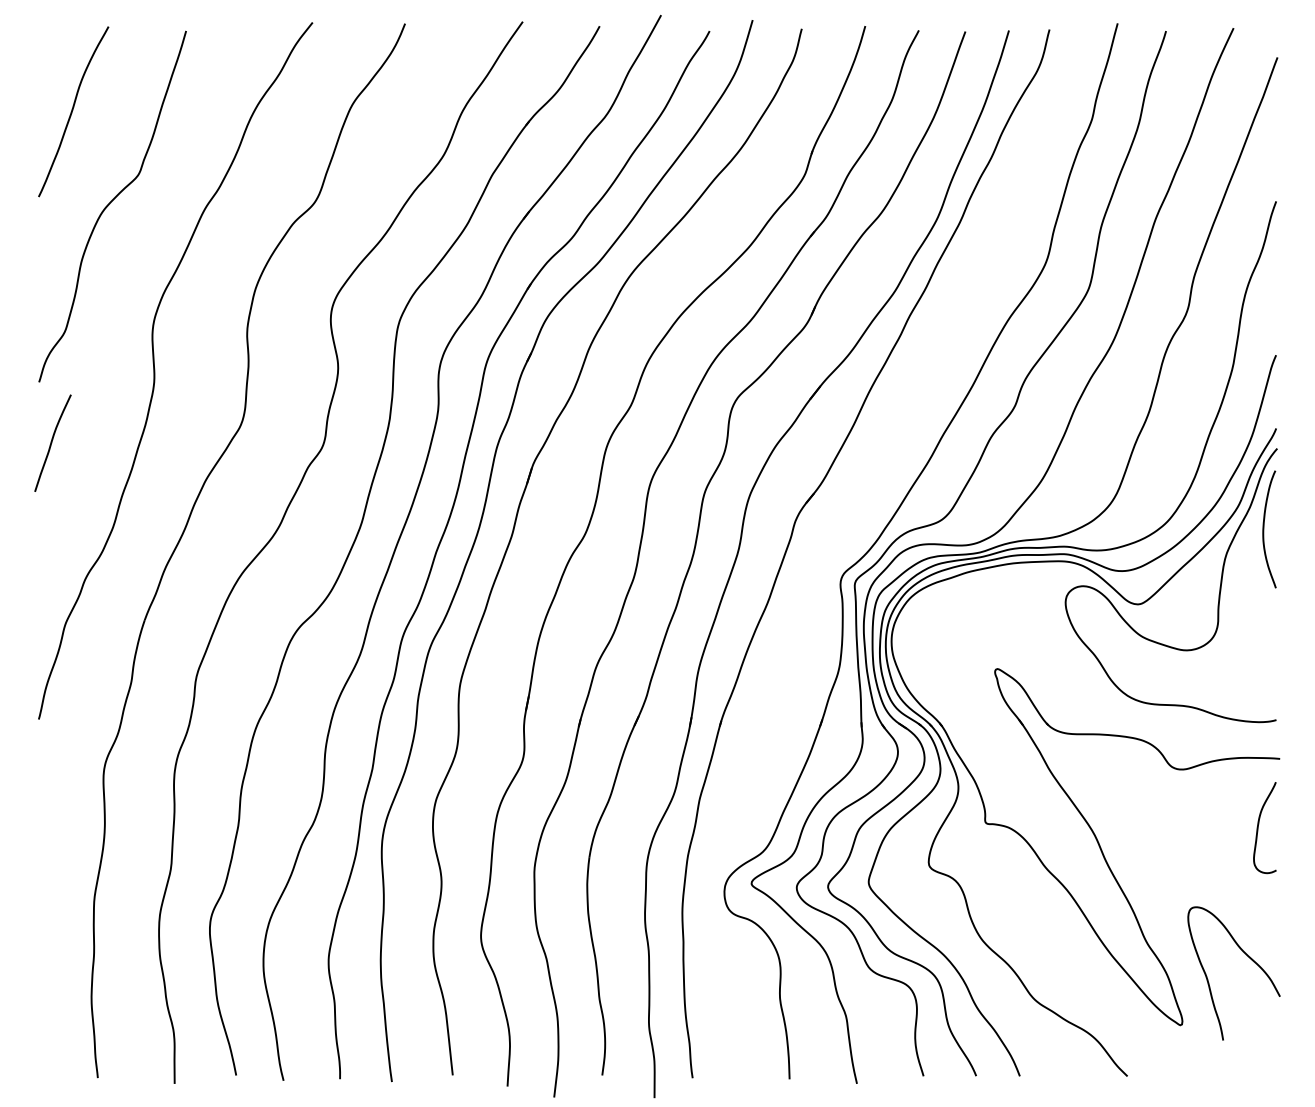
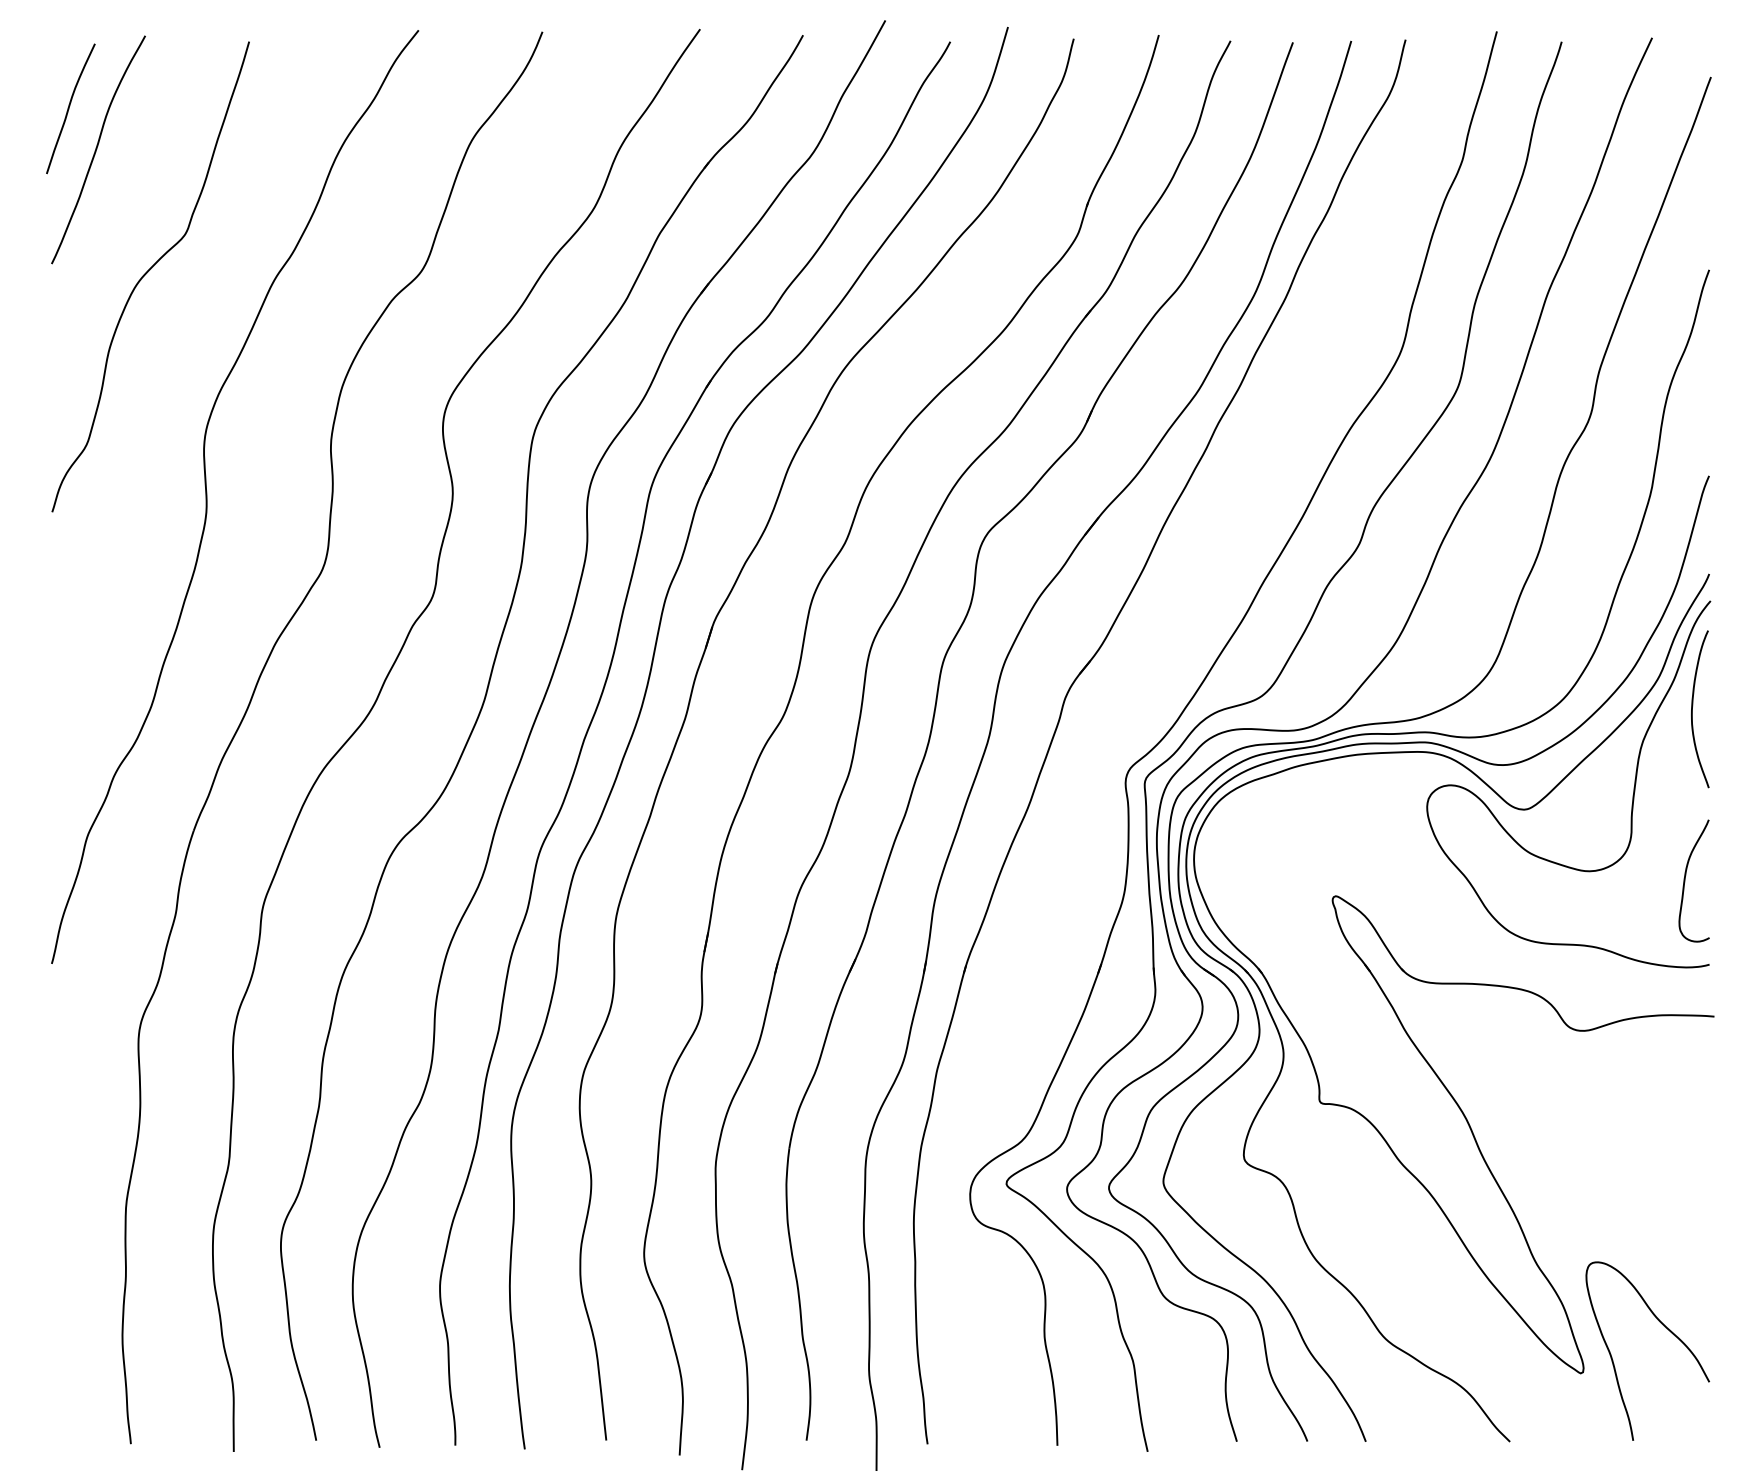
curve: (52, 443) -> (69, 108), moved
curve: (1258, 827) -> (1685, 880), moved
curve: (1248, 957) -> (1667, 1329), moved

